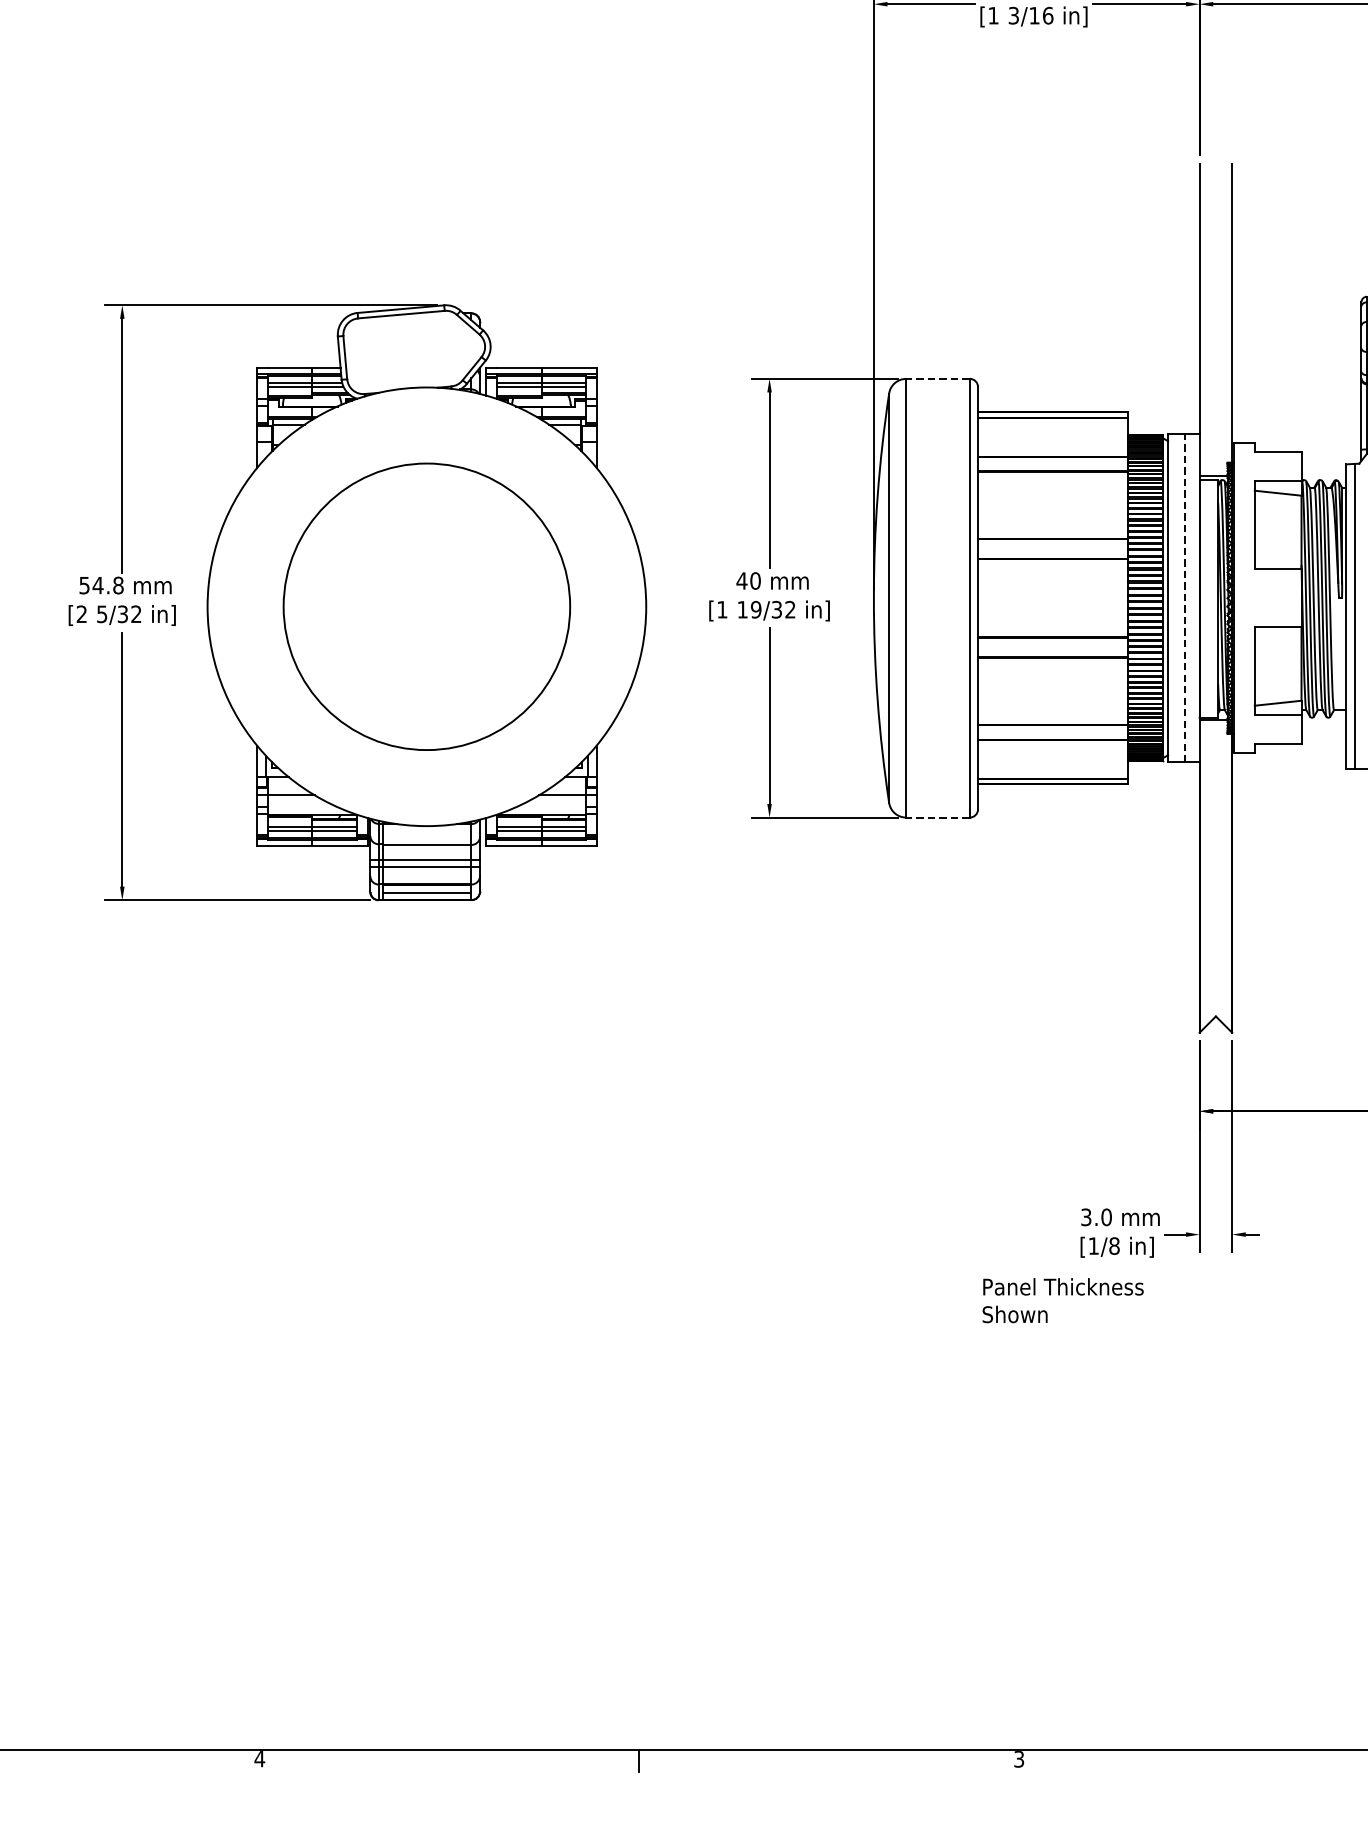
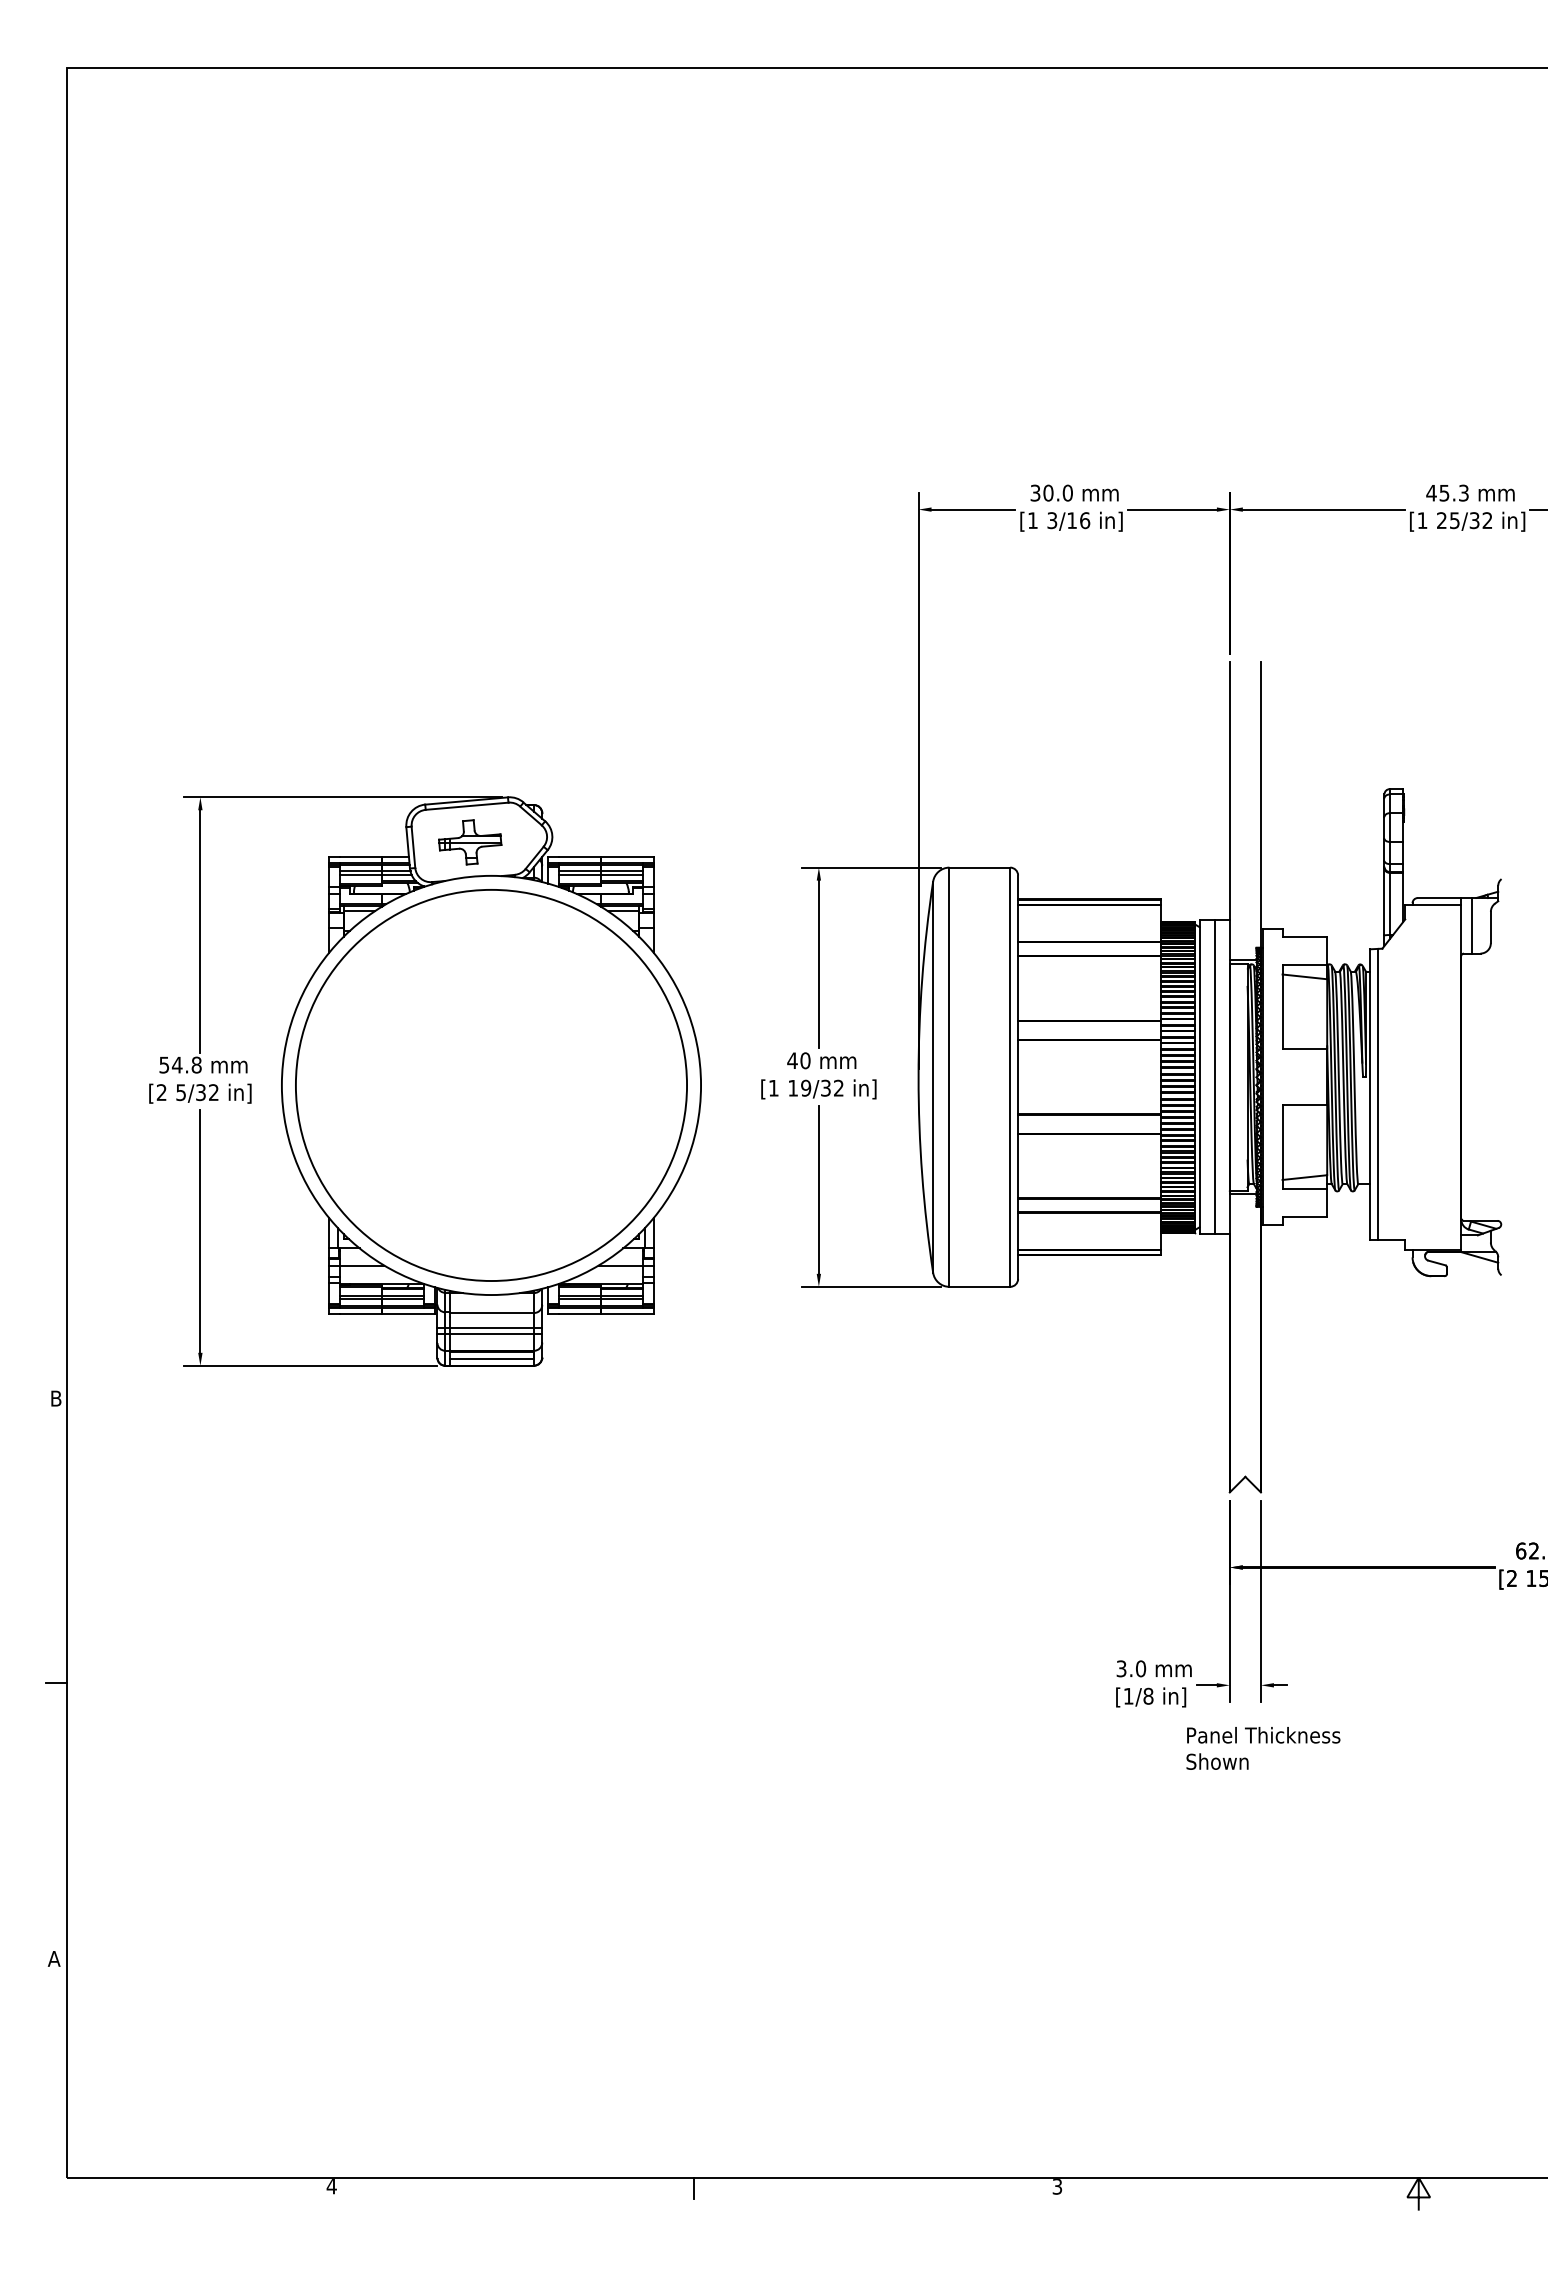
part: (404, 352) -> (470, 842), added
line: (937, 378) -> (979, 867), dashed -> solid
line: (1184, 598) -> (1215, 1077), dashed -> solid
circle: (426, 606) -> (491, 1085), size x1.43
line: (937, 817) -> (979, 1286), dashed -> solid
text: (1063, 1300) -> (1263, 1748), moved

